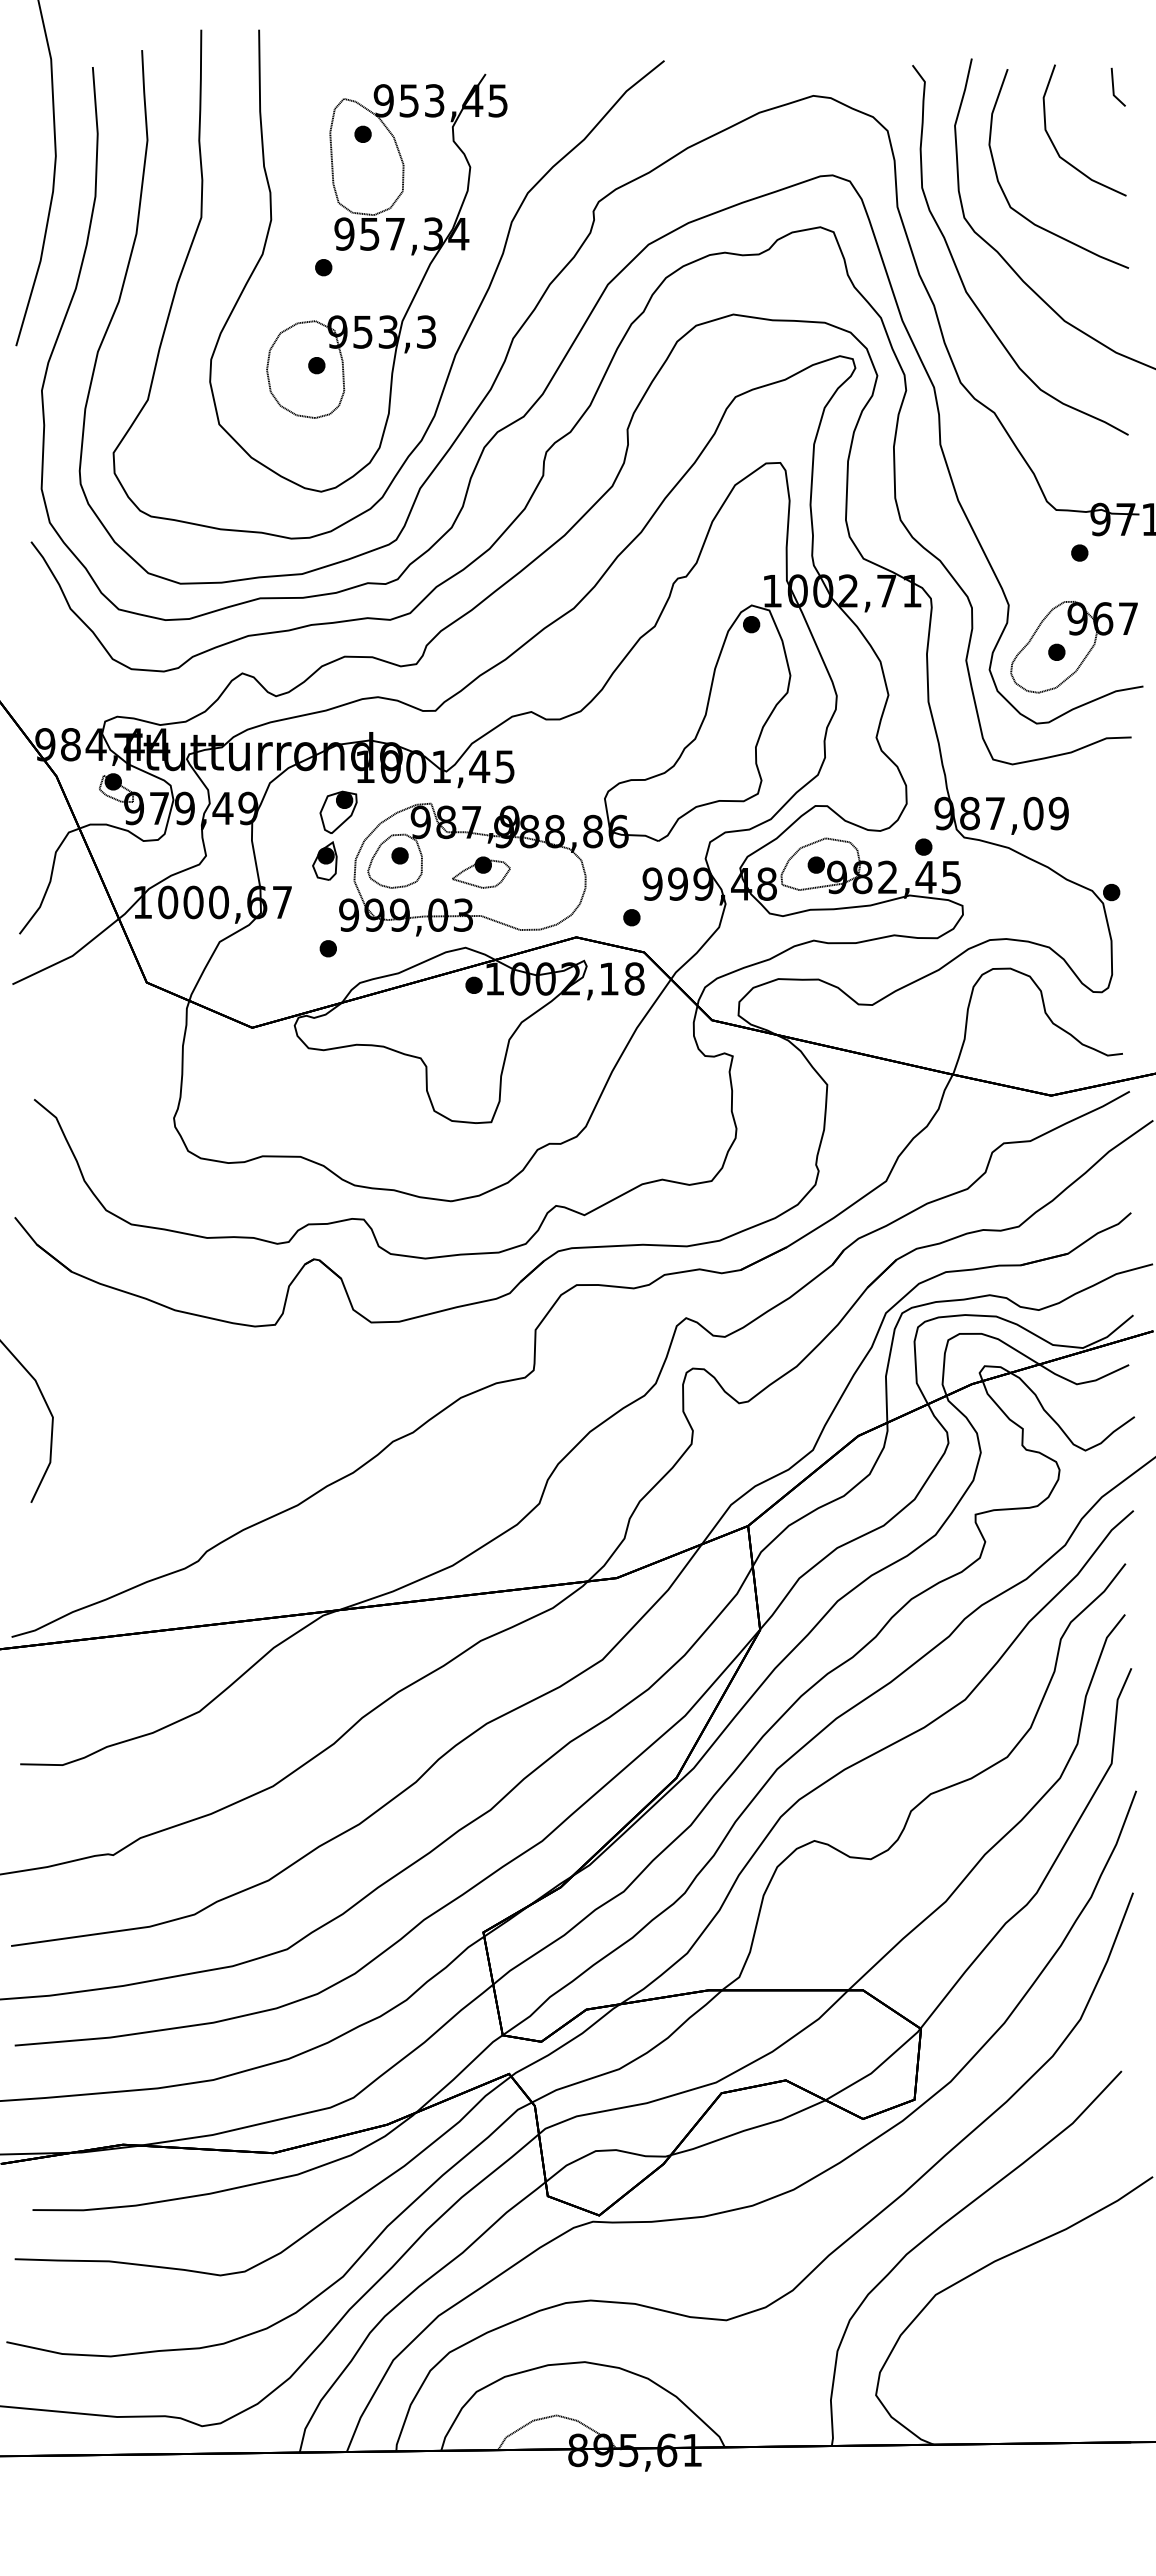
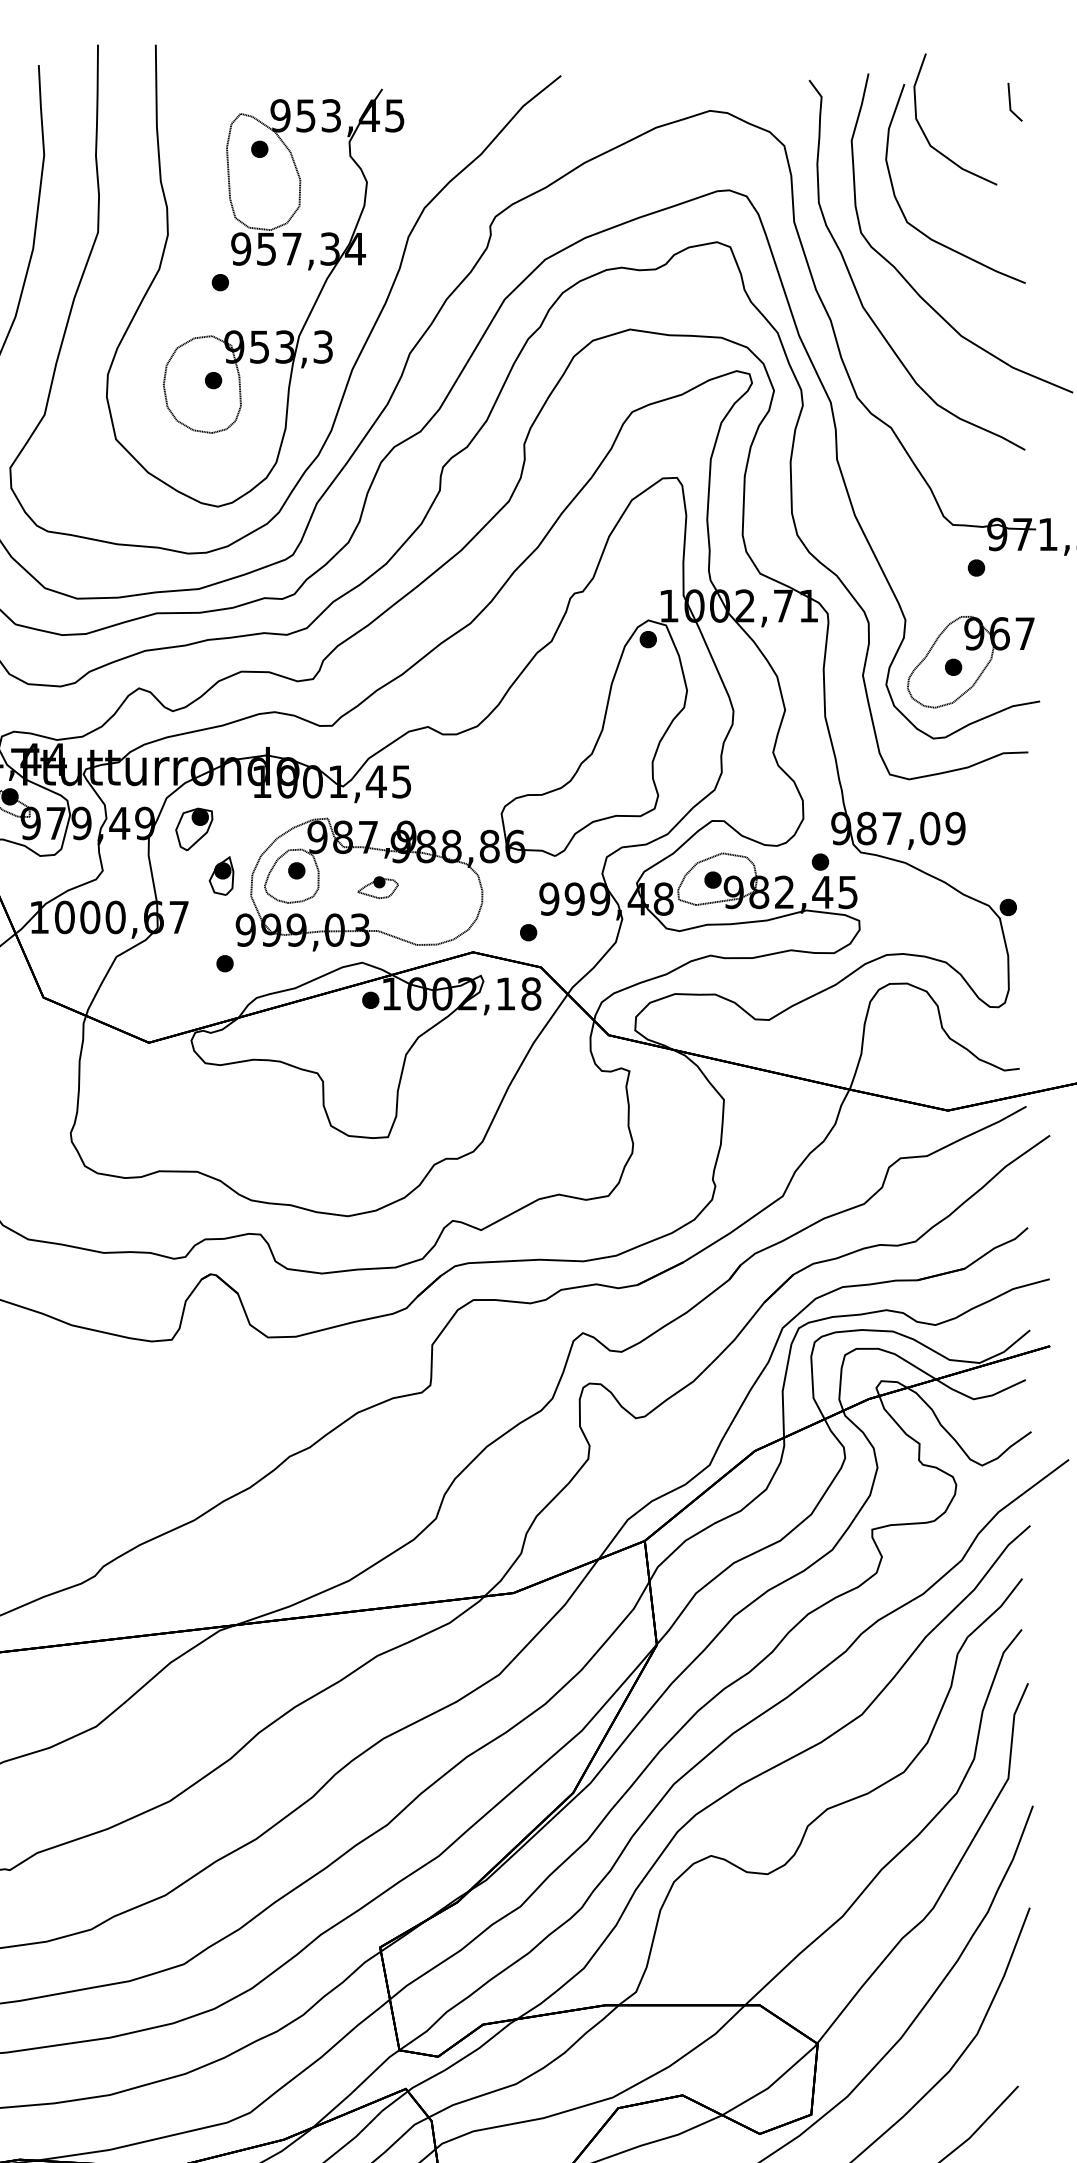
curve: (1054, 144) -> (925, 133), moved
part: (338, 811) -> (194, 828), moved
part: (481, 872) -> (378, 887), size x0.7

